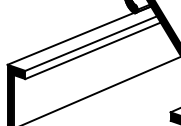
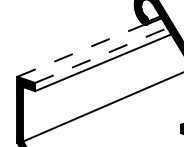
line: (70, 38) -> (80, 50), solid -> dashed
line: (91, 43) -> (101, 55), solid -> dashed

